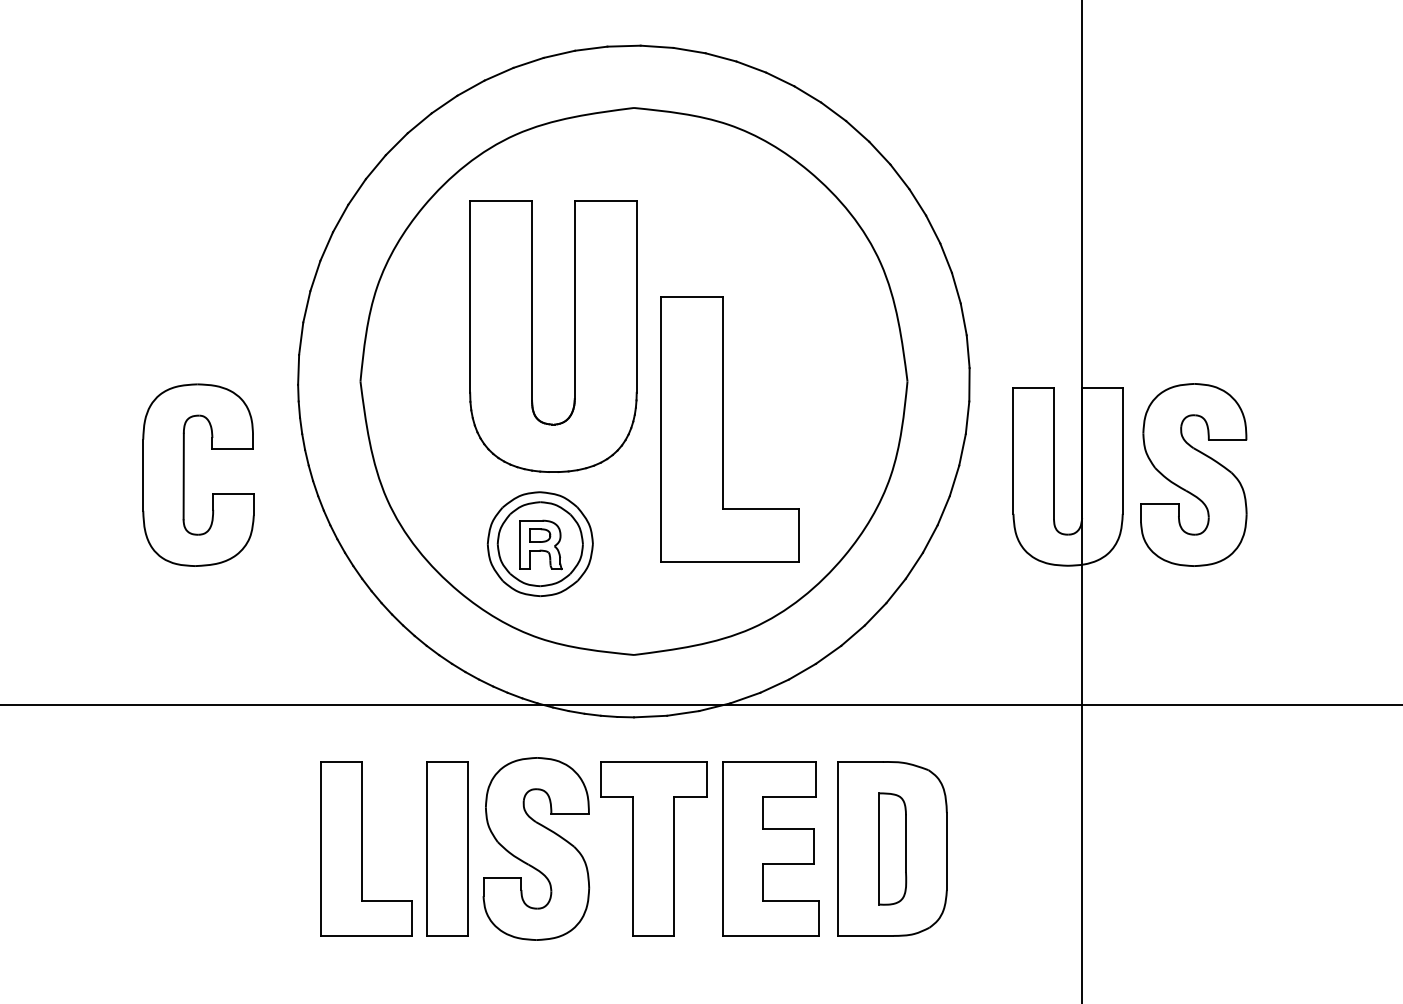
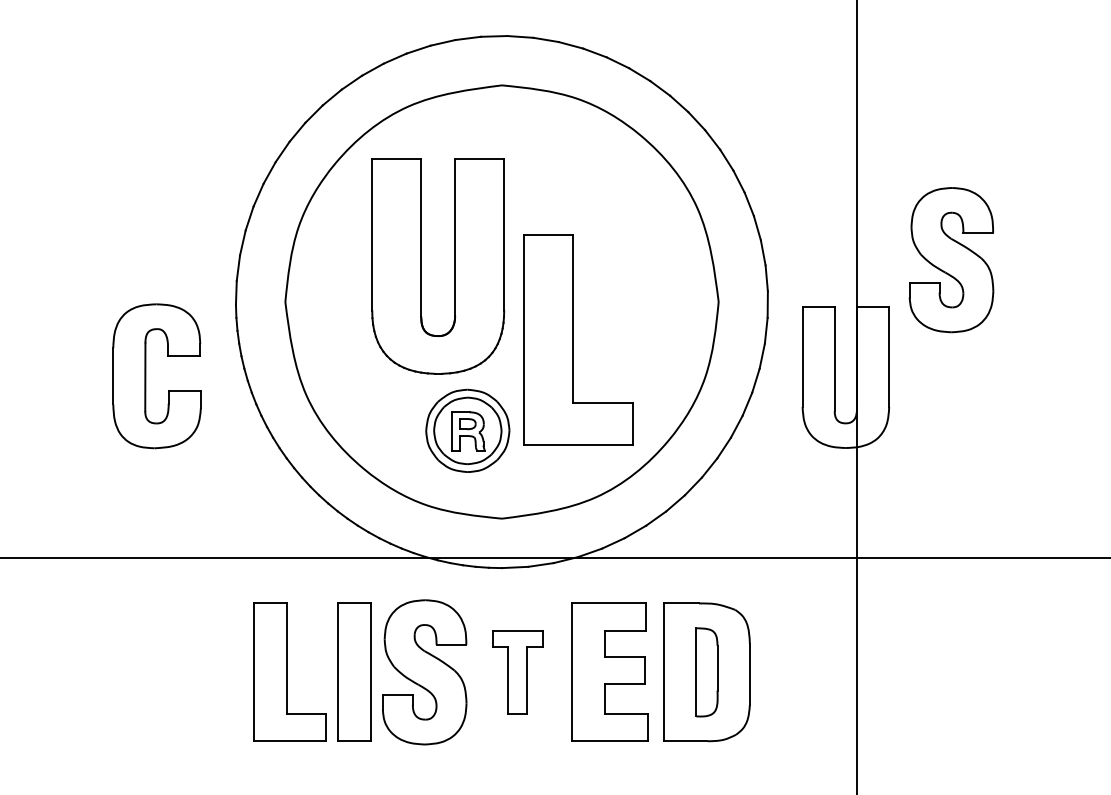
part: (1193, 475) -> (951, 260), moved
part: (539, 543) -> (467, 430), moved
part: (653, 847) -> (517, 671), size x0.6

